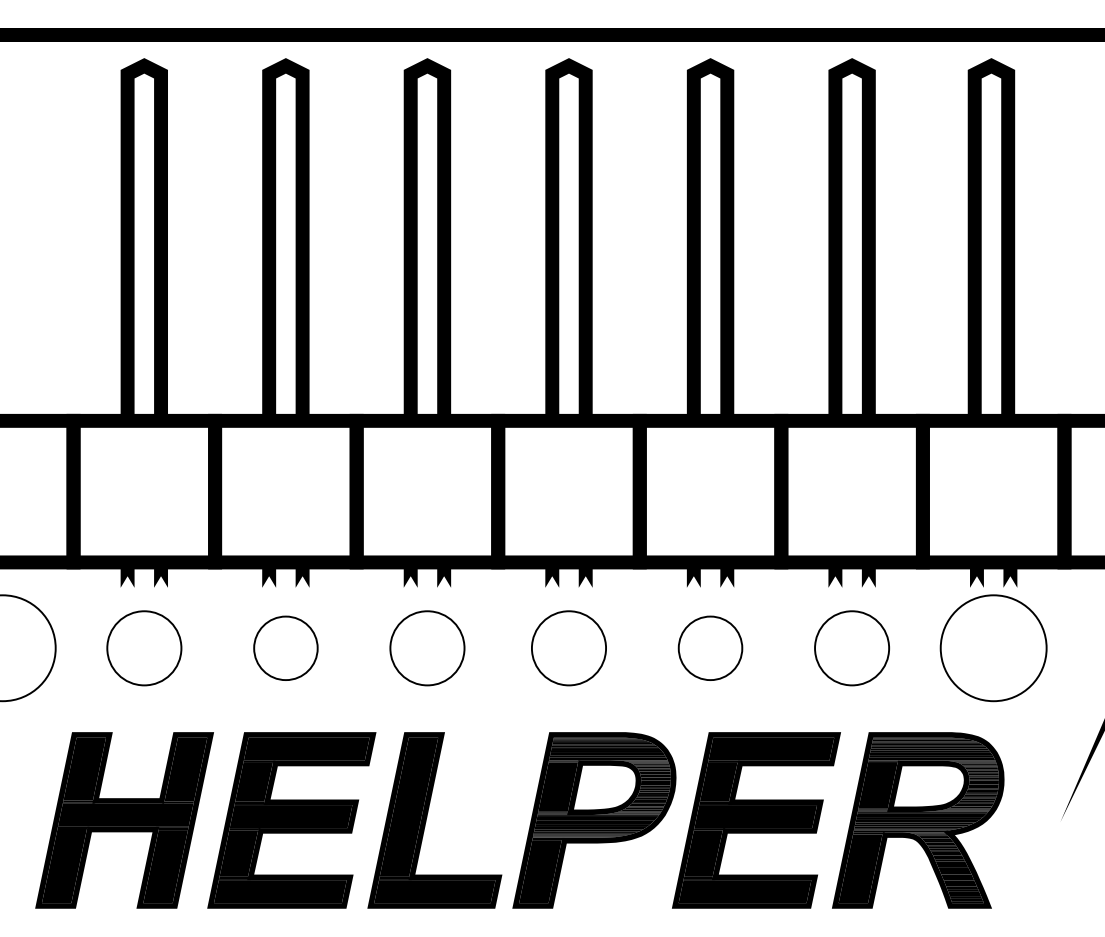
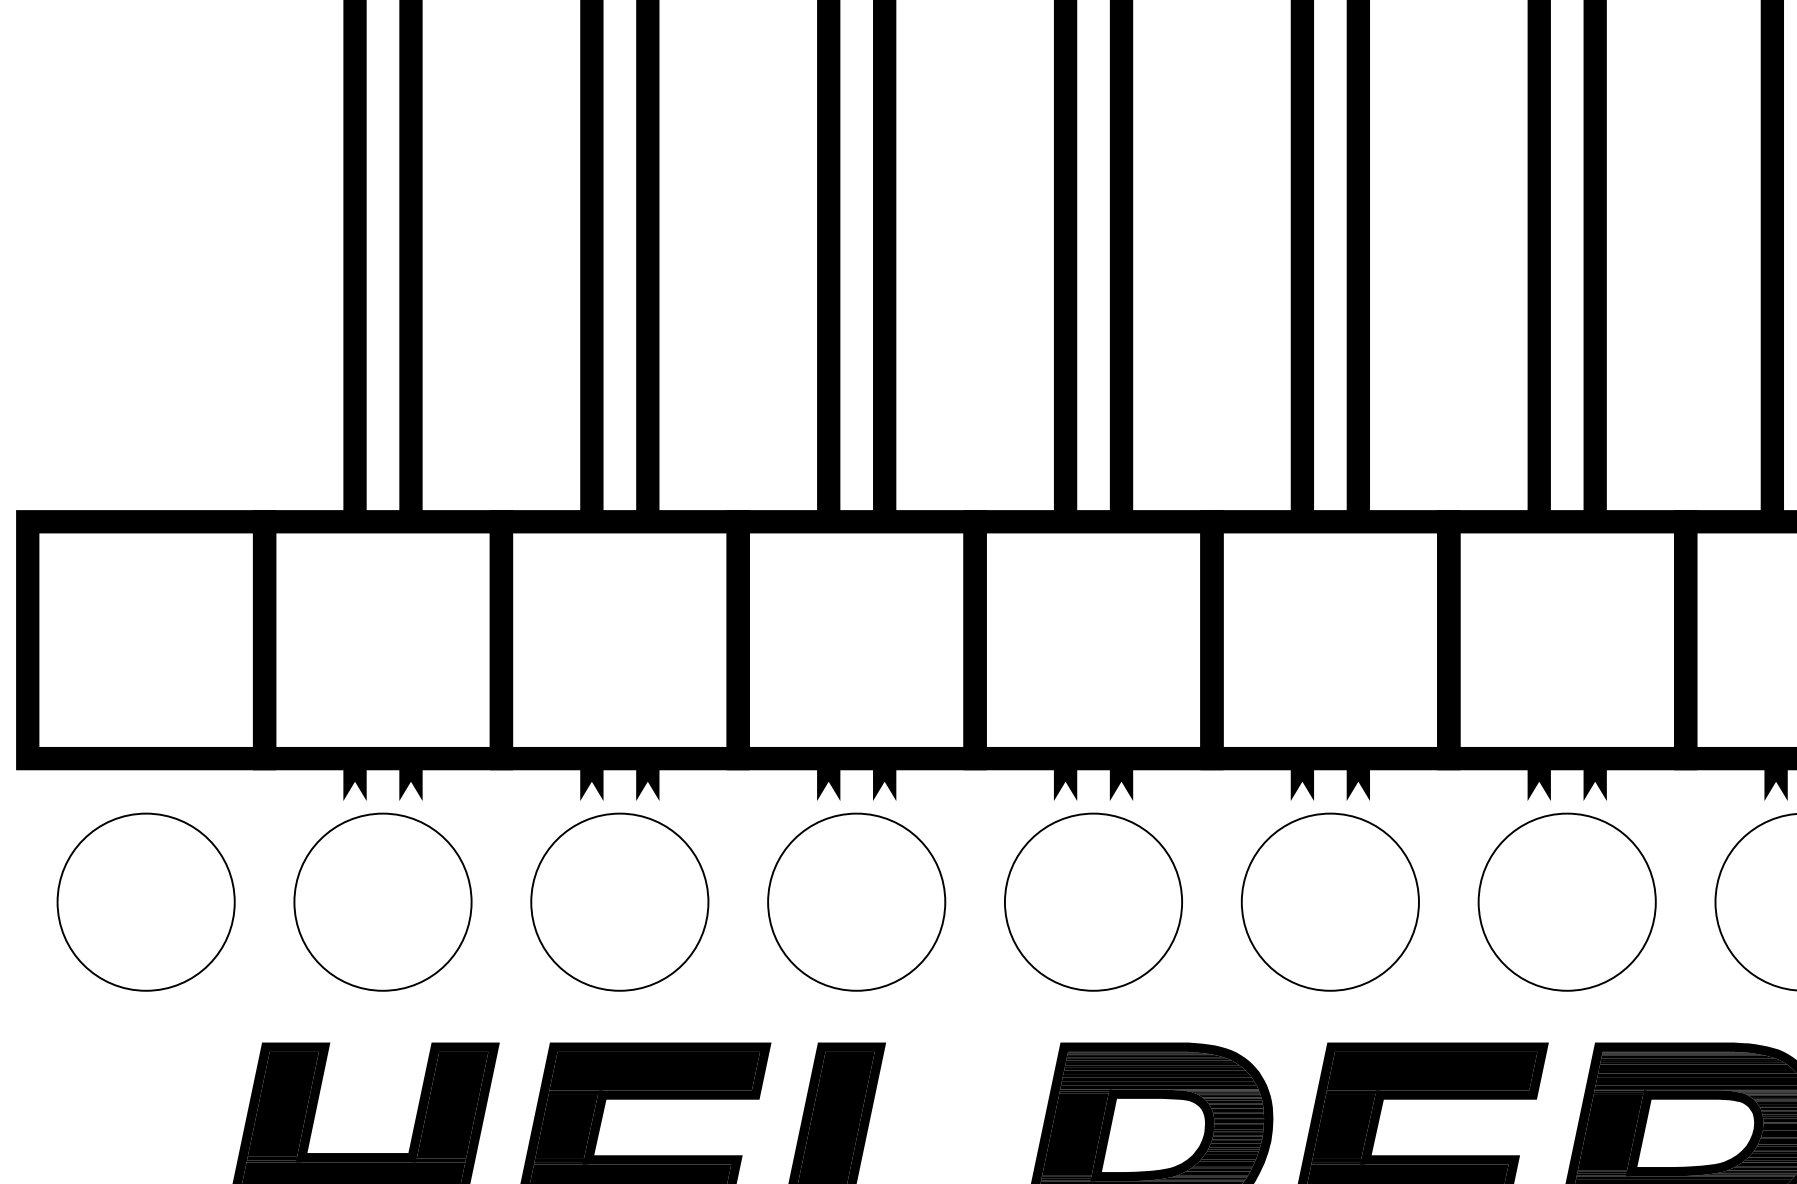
part: (144, 648) -> (383, 902), size x1.43
part: (285, 648) -> (619, 902), size x1.67
part: (427, 648) -> (856, 902), size x1.43
part: (568, 648) -> (1092, 902), size x1.43
part: (710, 648) -> (1330, 902), size x1.67
part: (851, 648) -> (1566, 902), size x1.43

